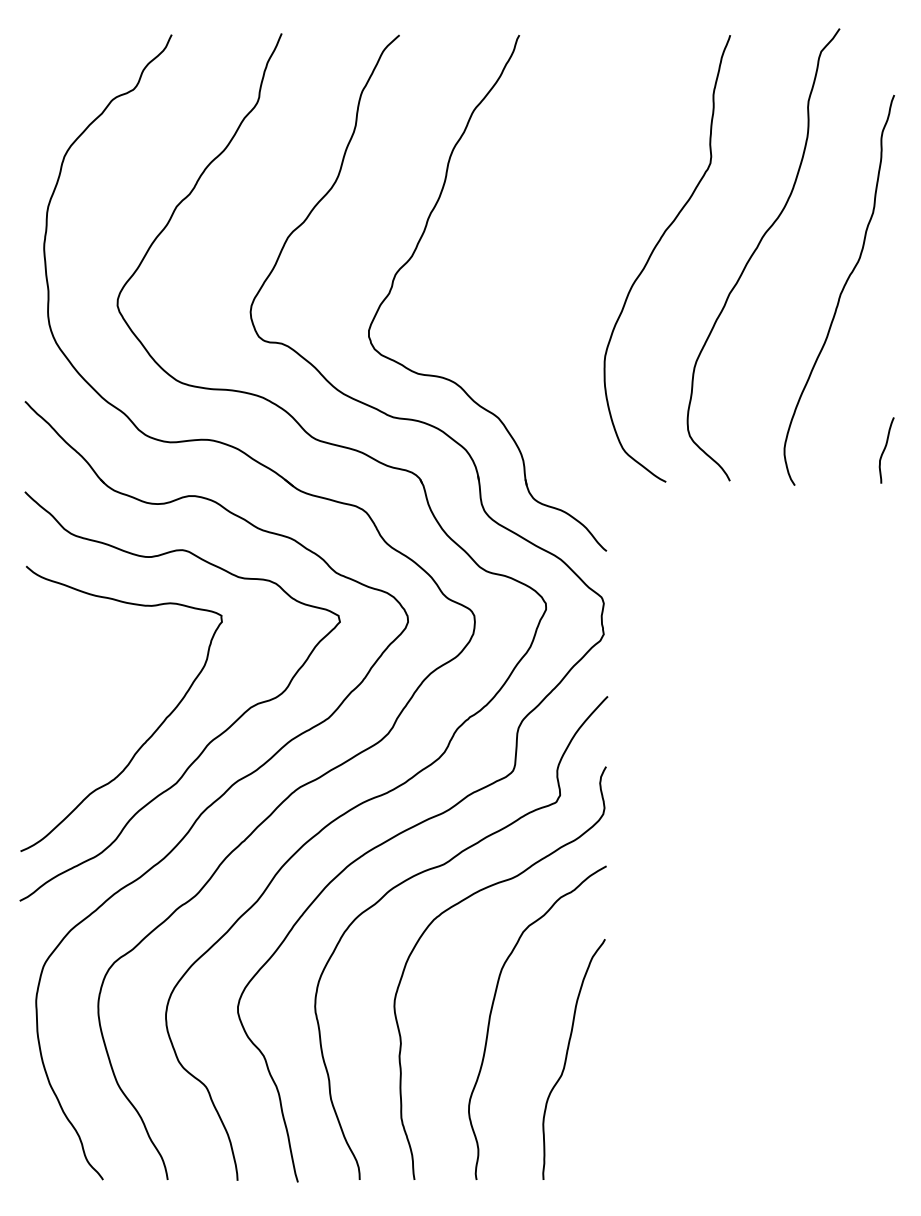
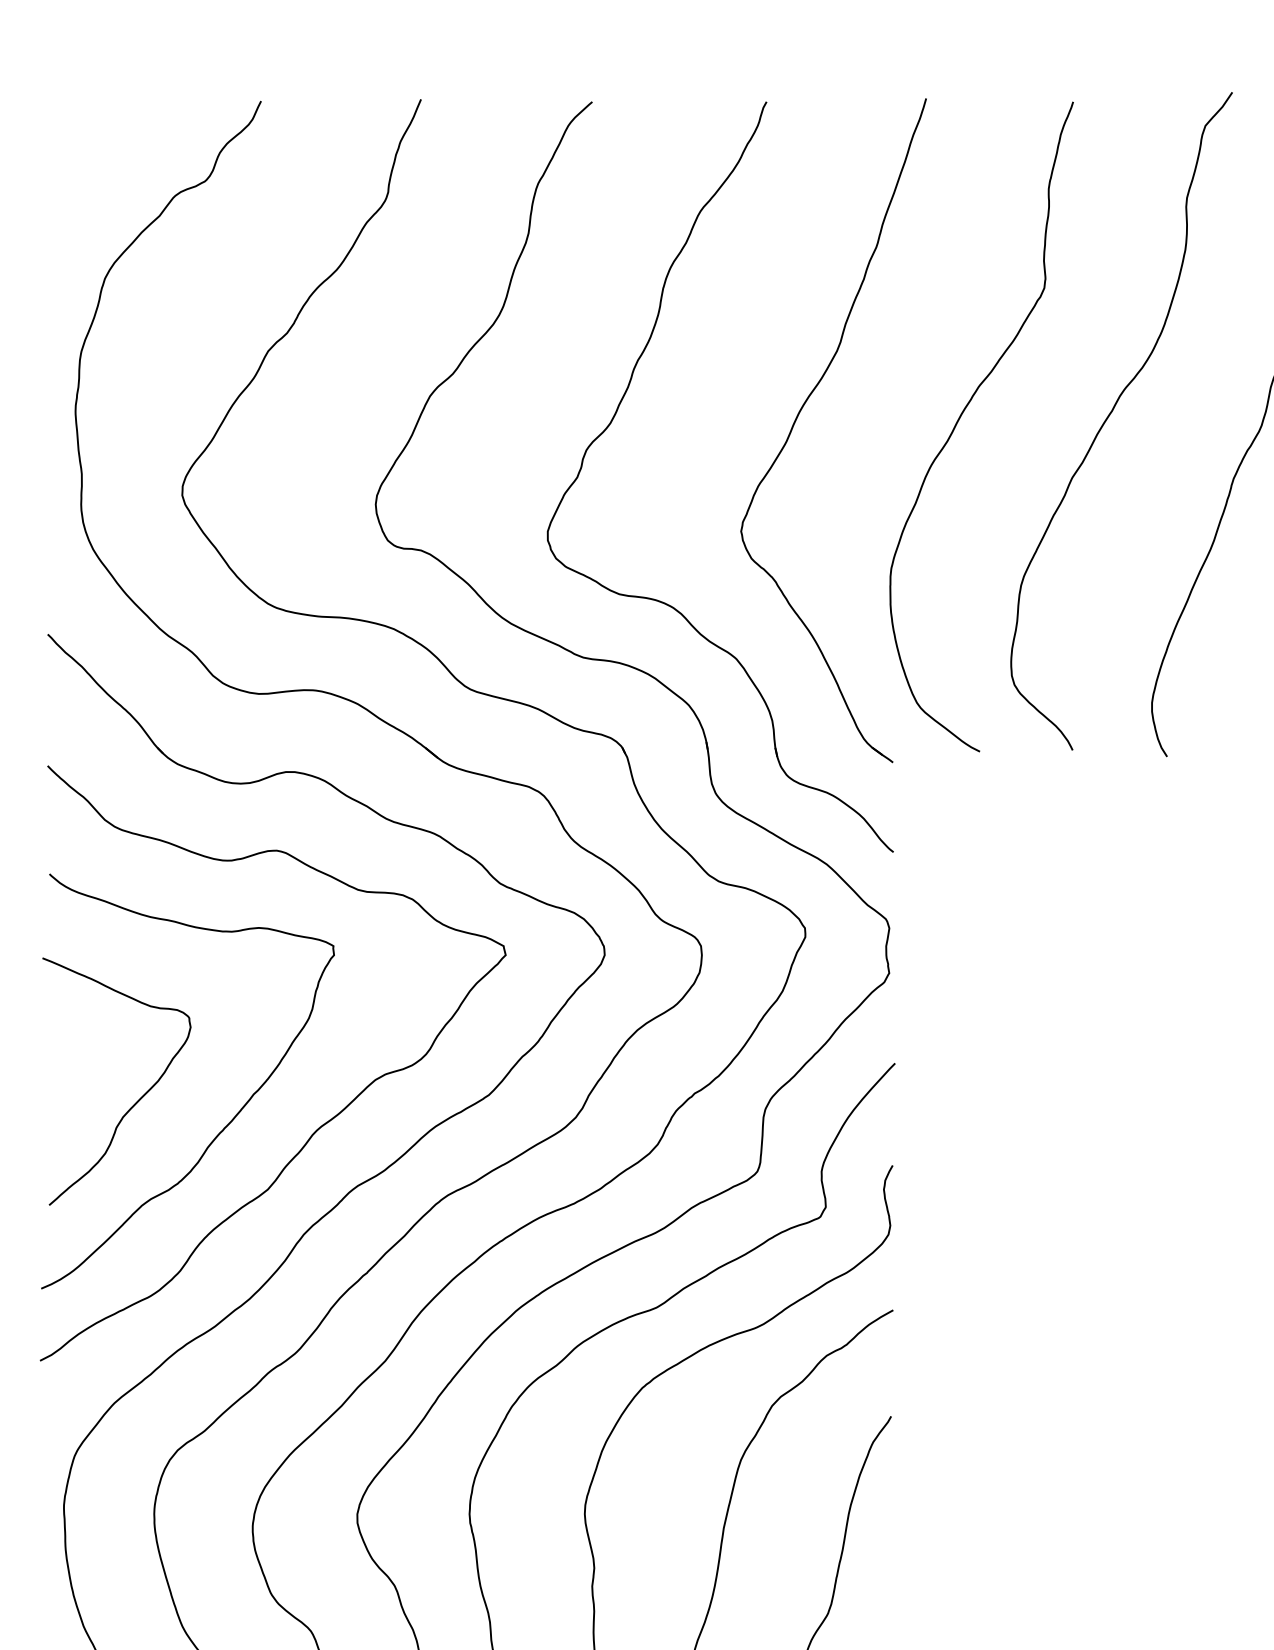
part: (542, 250) -> (800, 414), added
curve: (86, 721) -> (137, 1099), added

